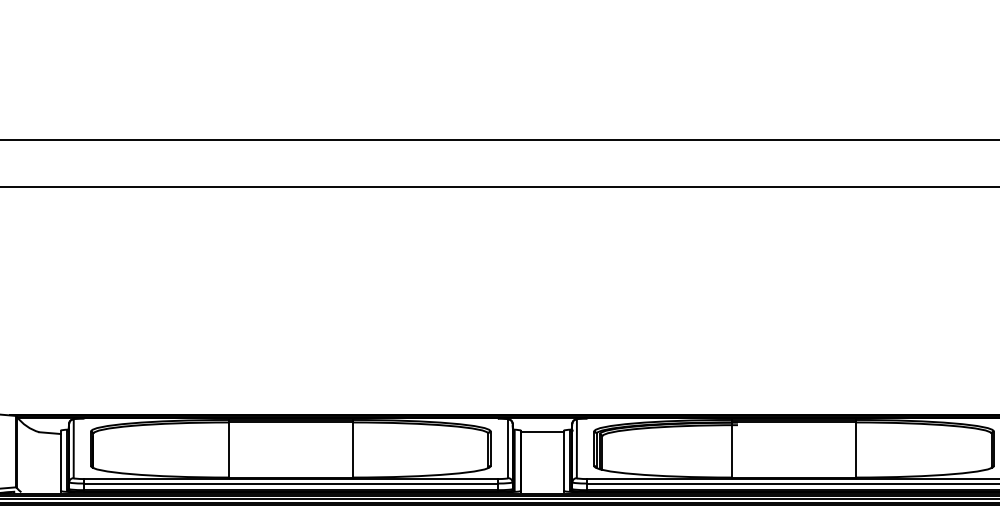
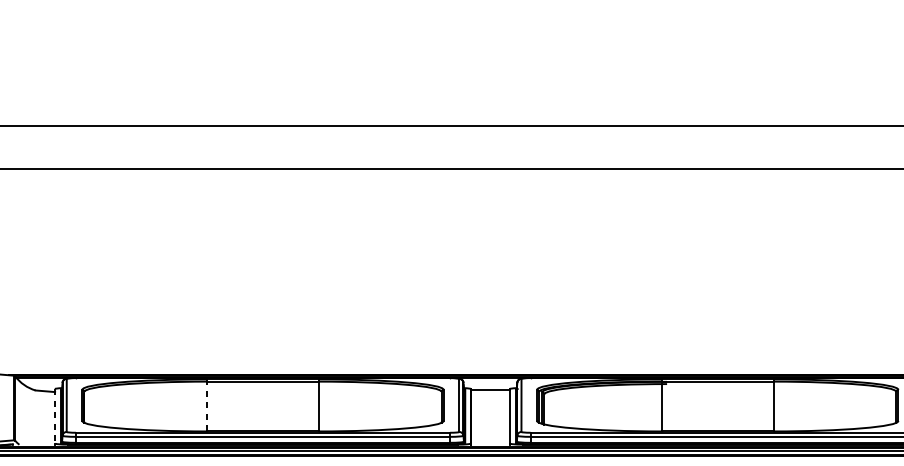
line: (229, 450) -> (207, 406), solid -> dashed
line: (60, 461) -> (54, 416), solid -> dashed

